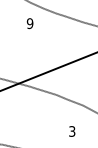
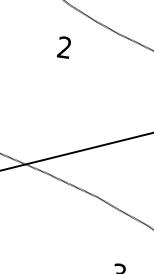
text: (29, 23) -> (63, 47), 9 -> 2

